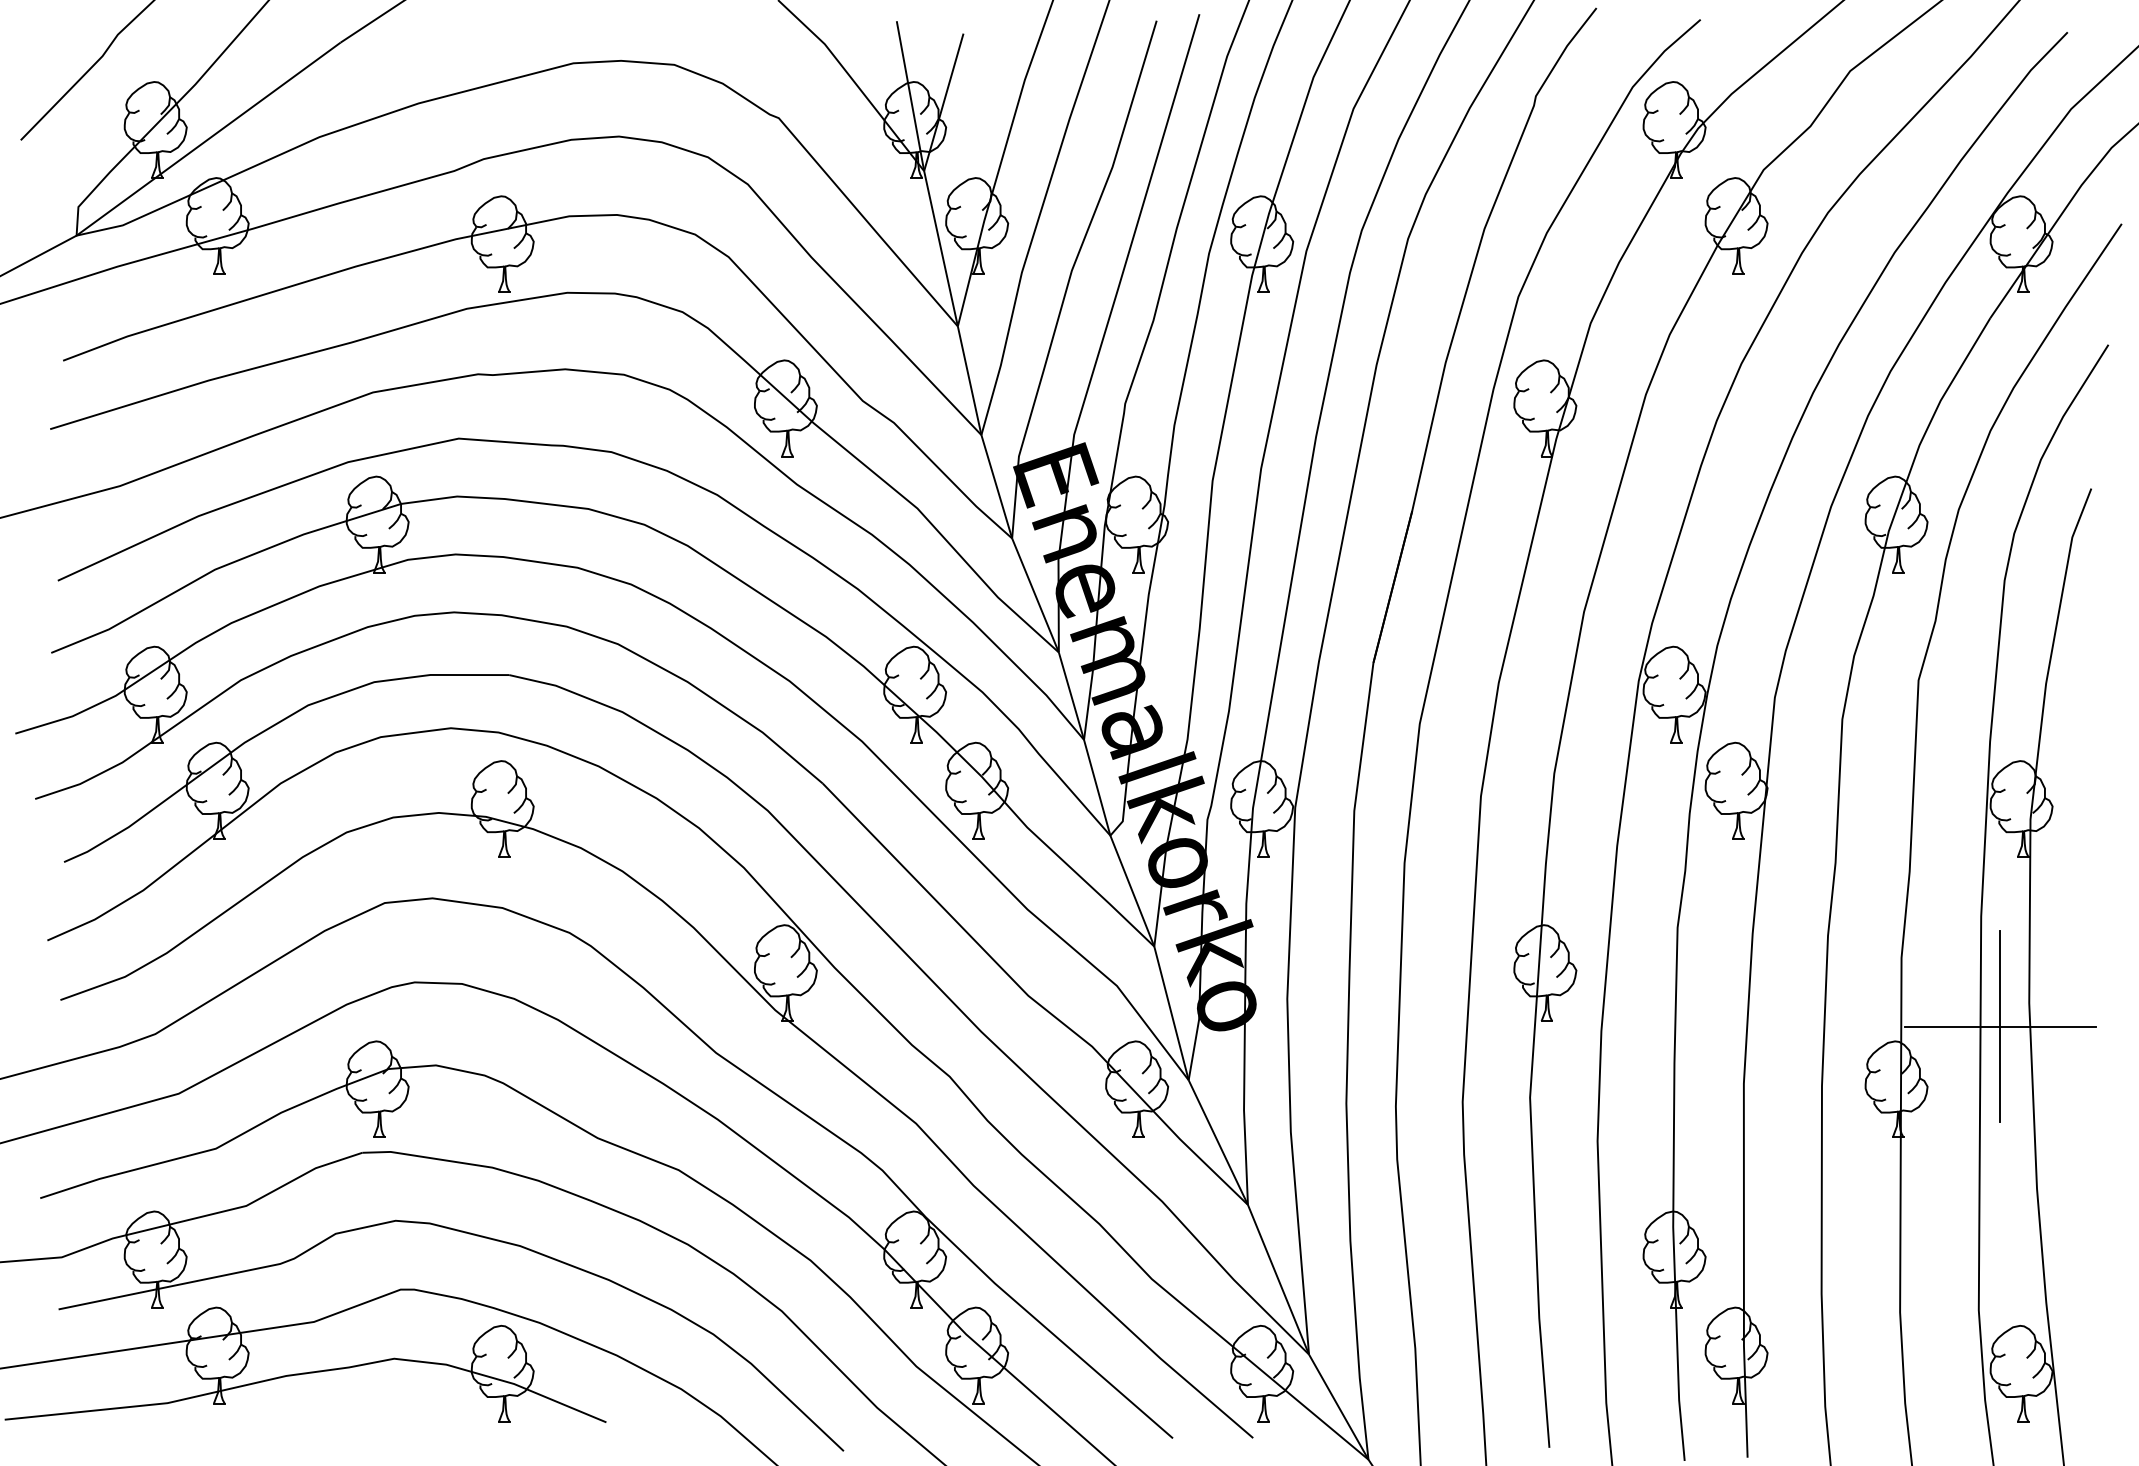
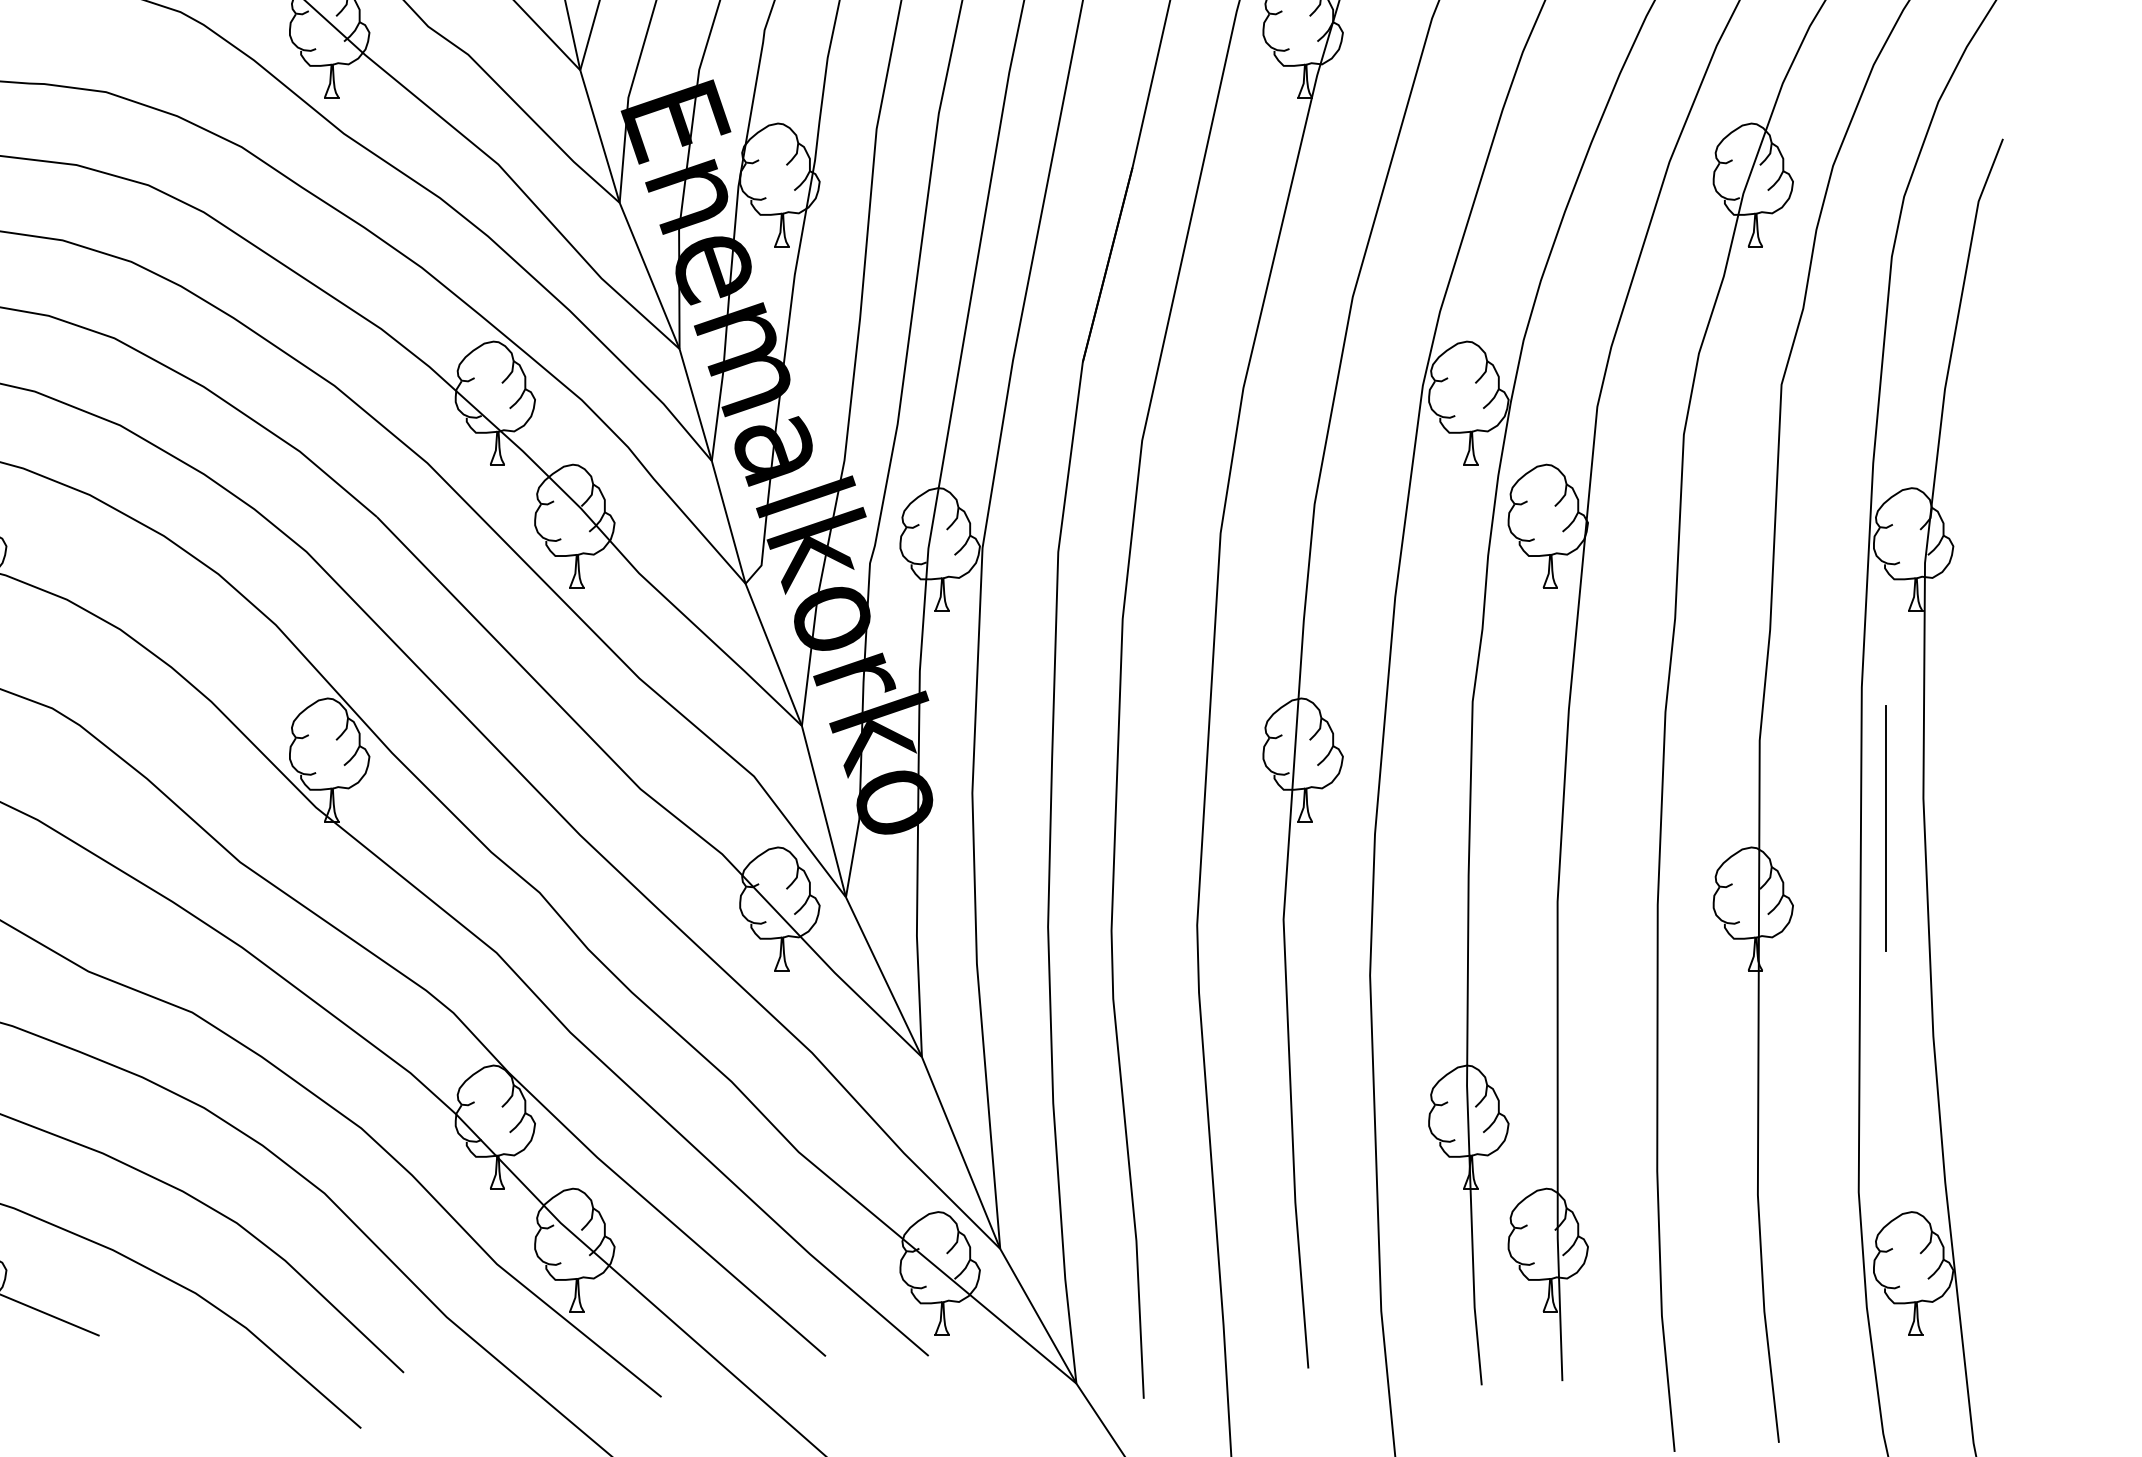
line: (1999, 1026) -> (1885, 828), removed

